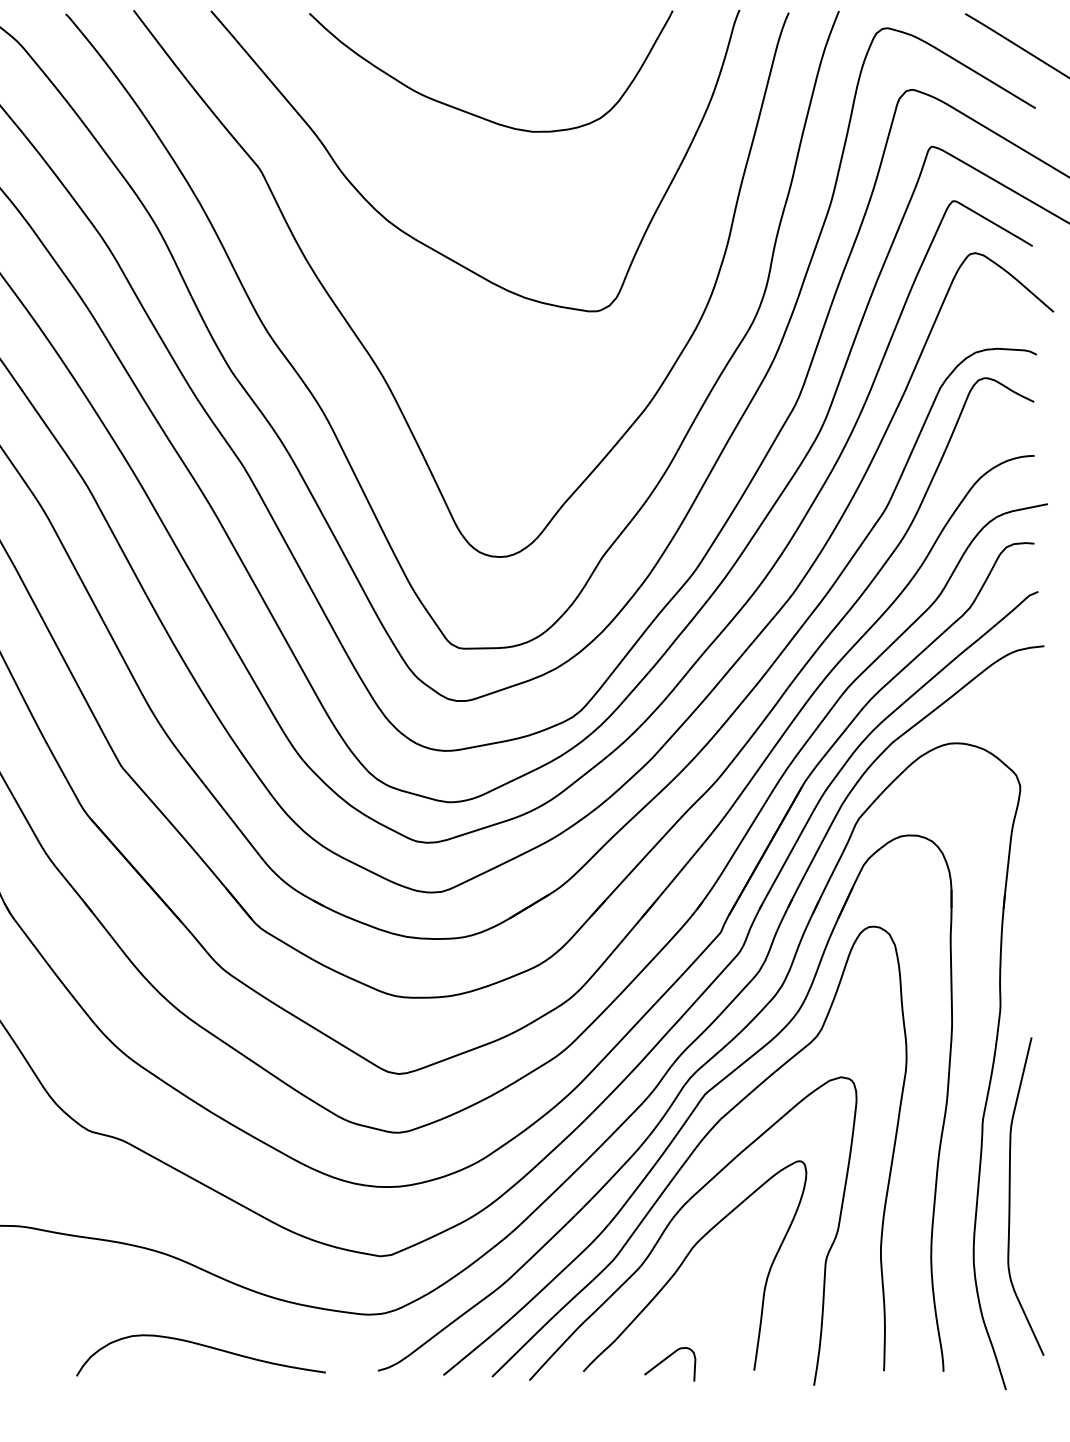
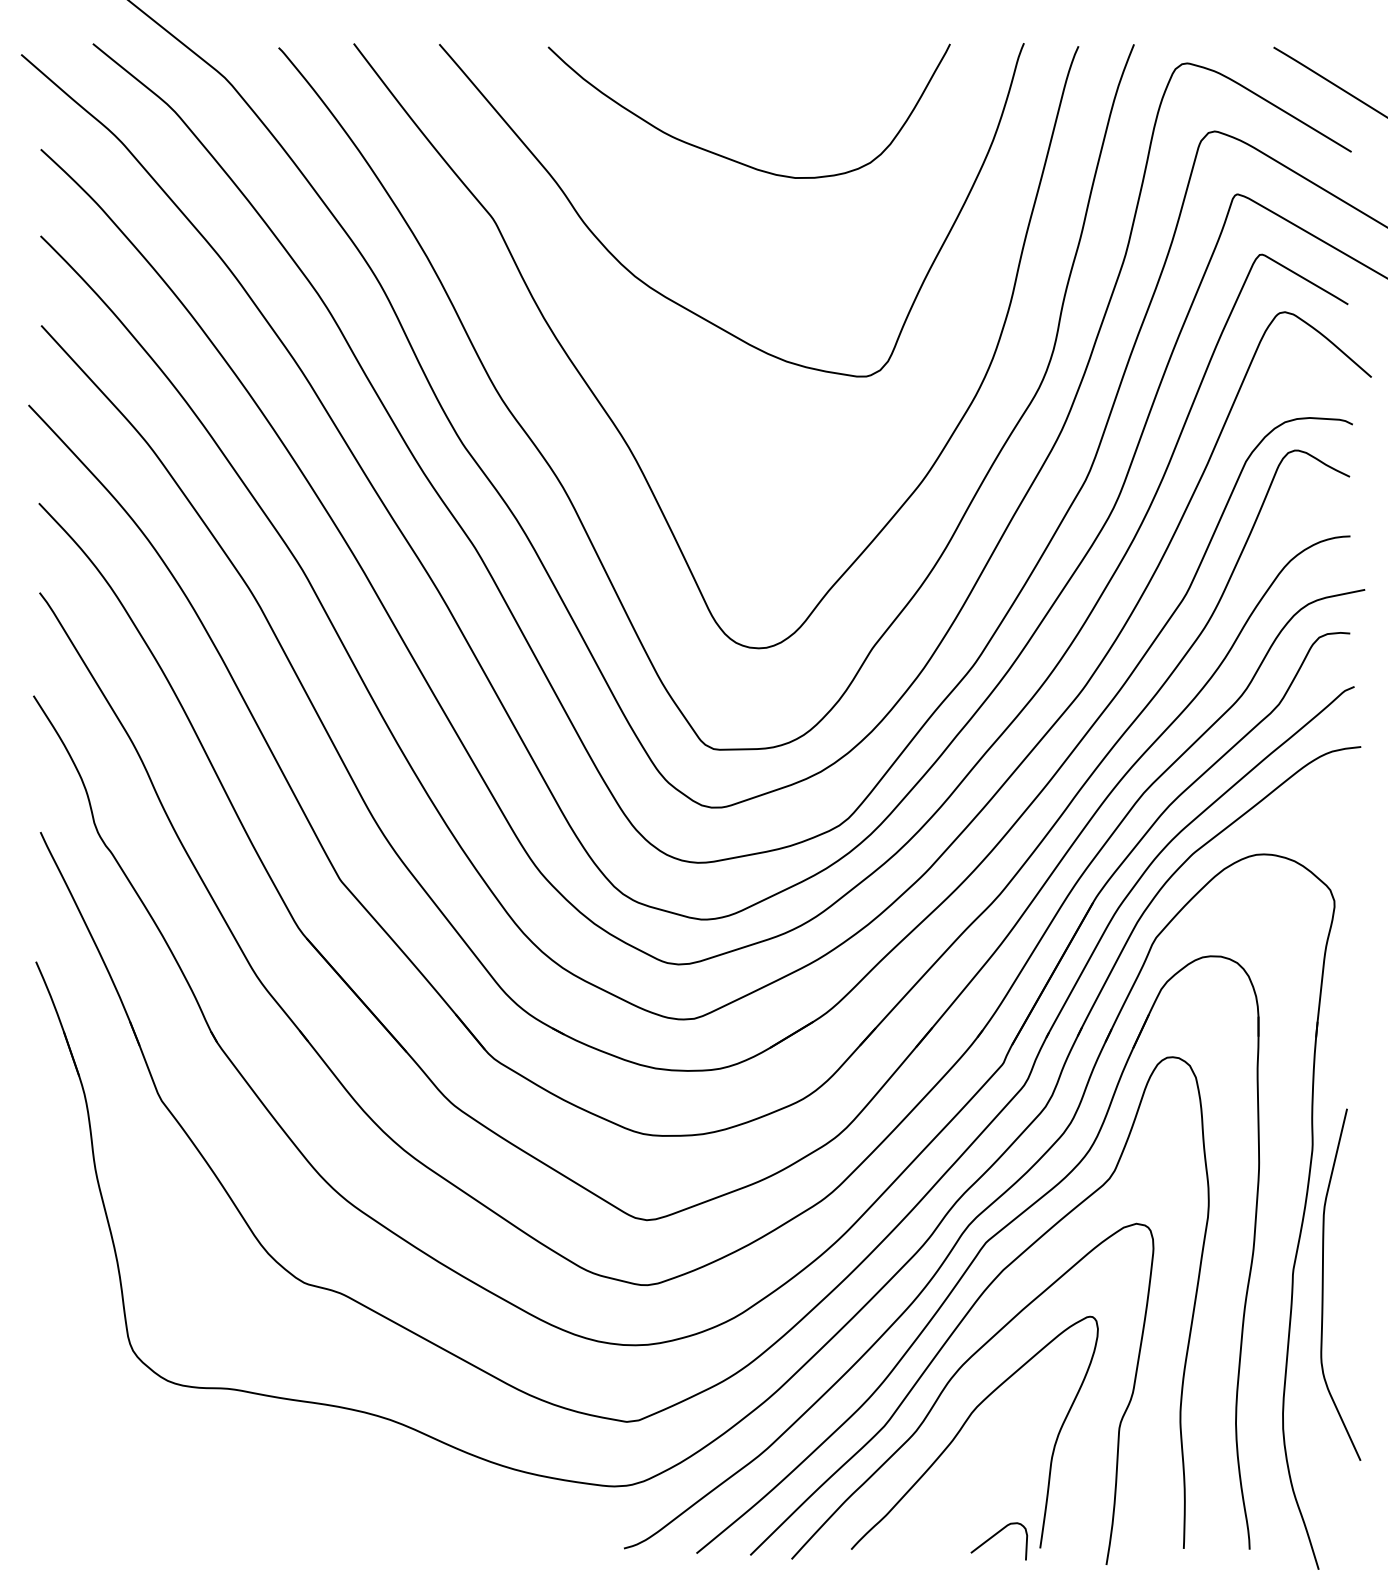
curve: (1010, 1196) -> (1323, 1284), moved
curve: (203, 1346) -> (430, 1521), removed
curve: (665, 1359) -> (994, 1536), moved

